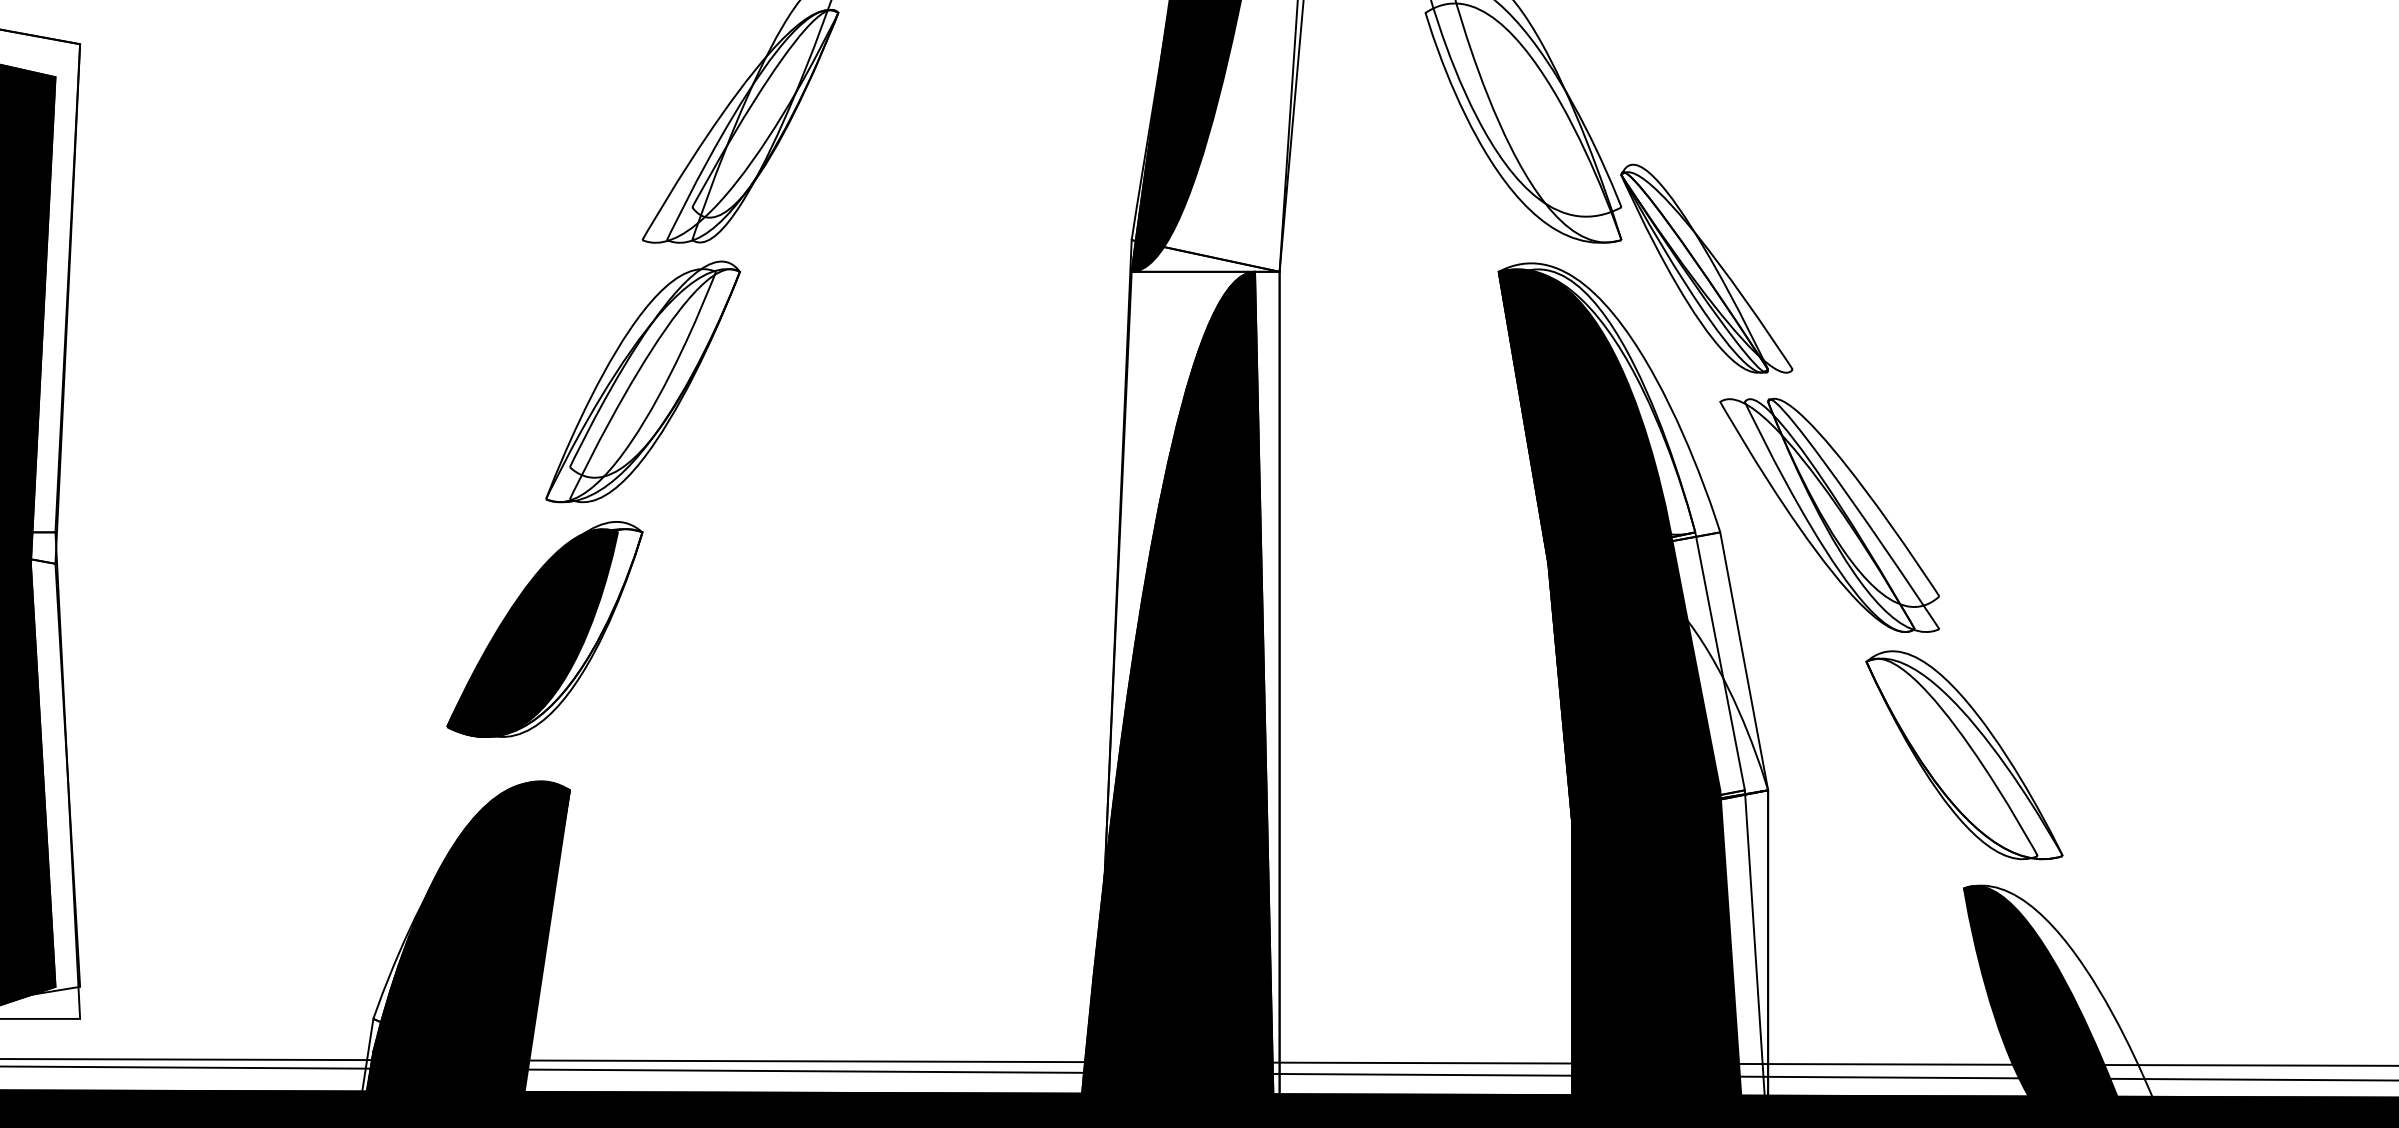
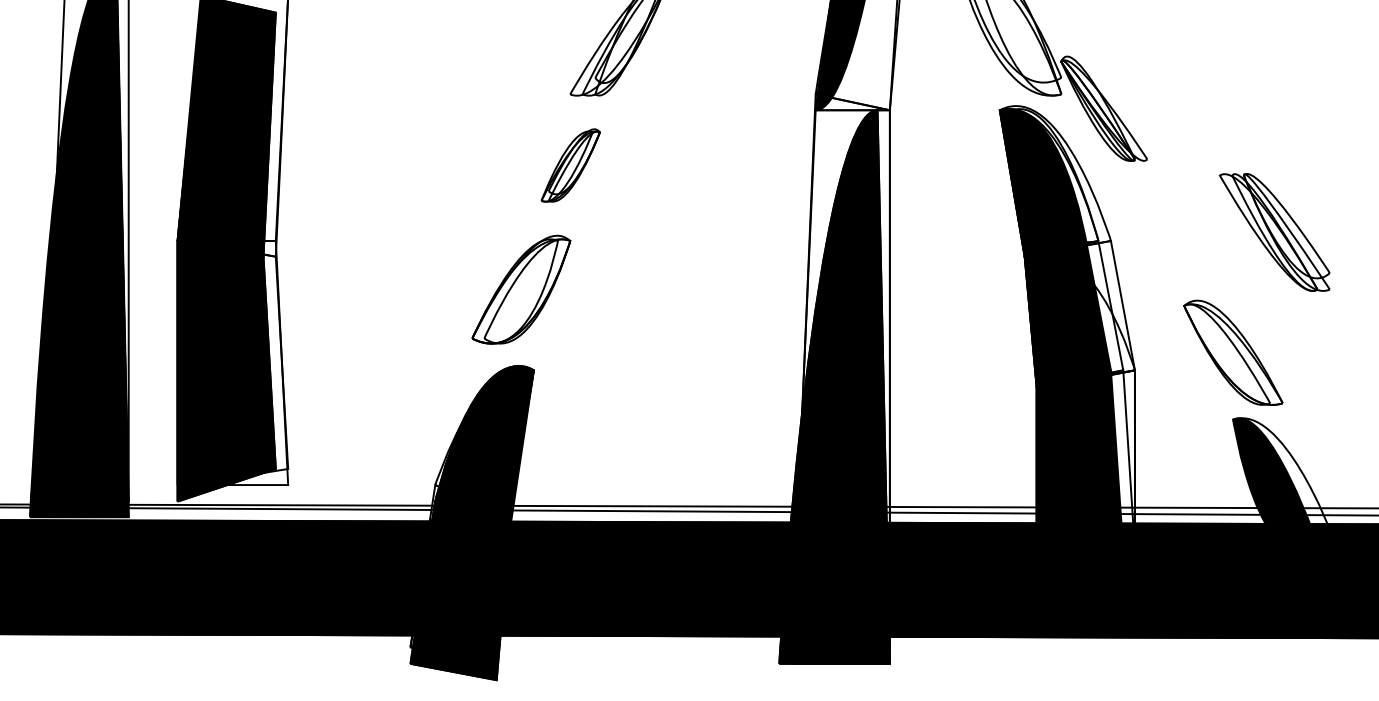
part: (642, 381) -> (570, 165), size x0.6
part: (1829, 515) -> (1274, 232), moved
fill: (531, 633) -> (514, 291), removed

